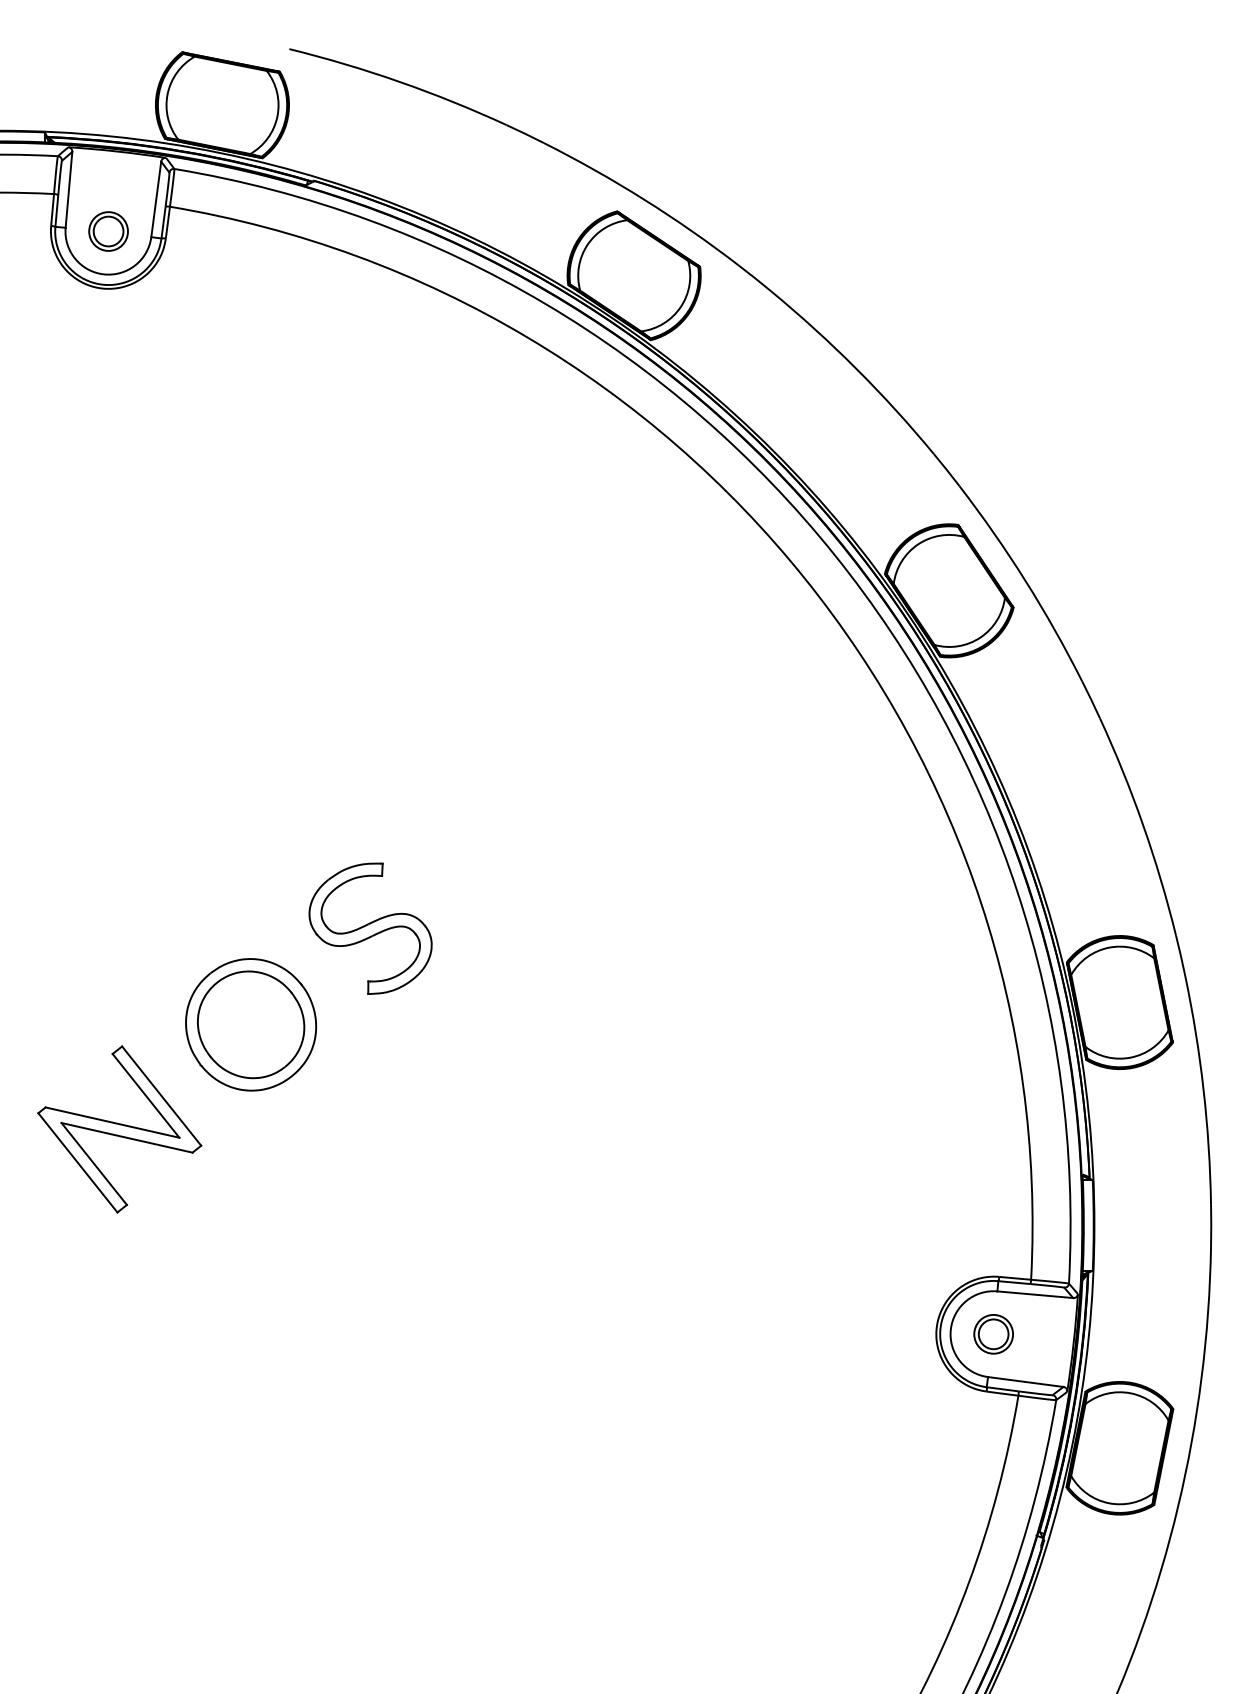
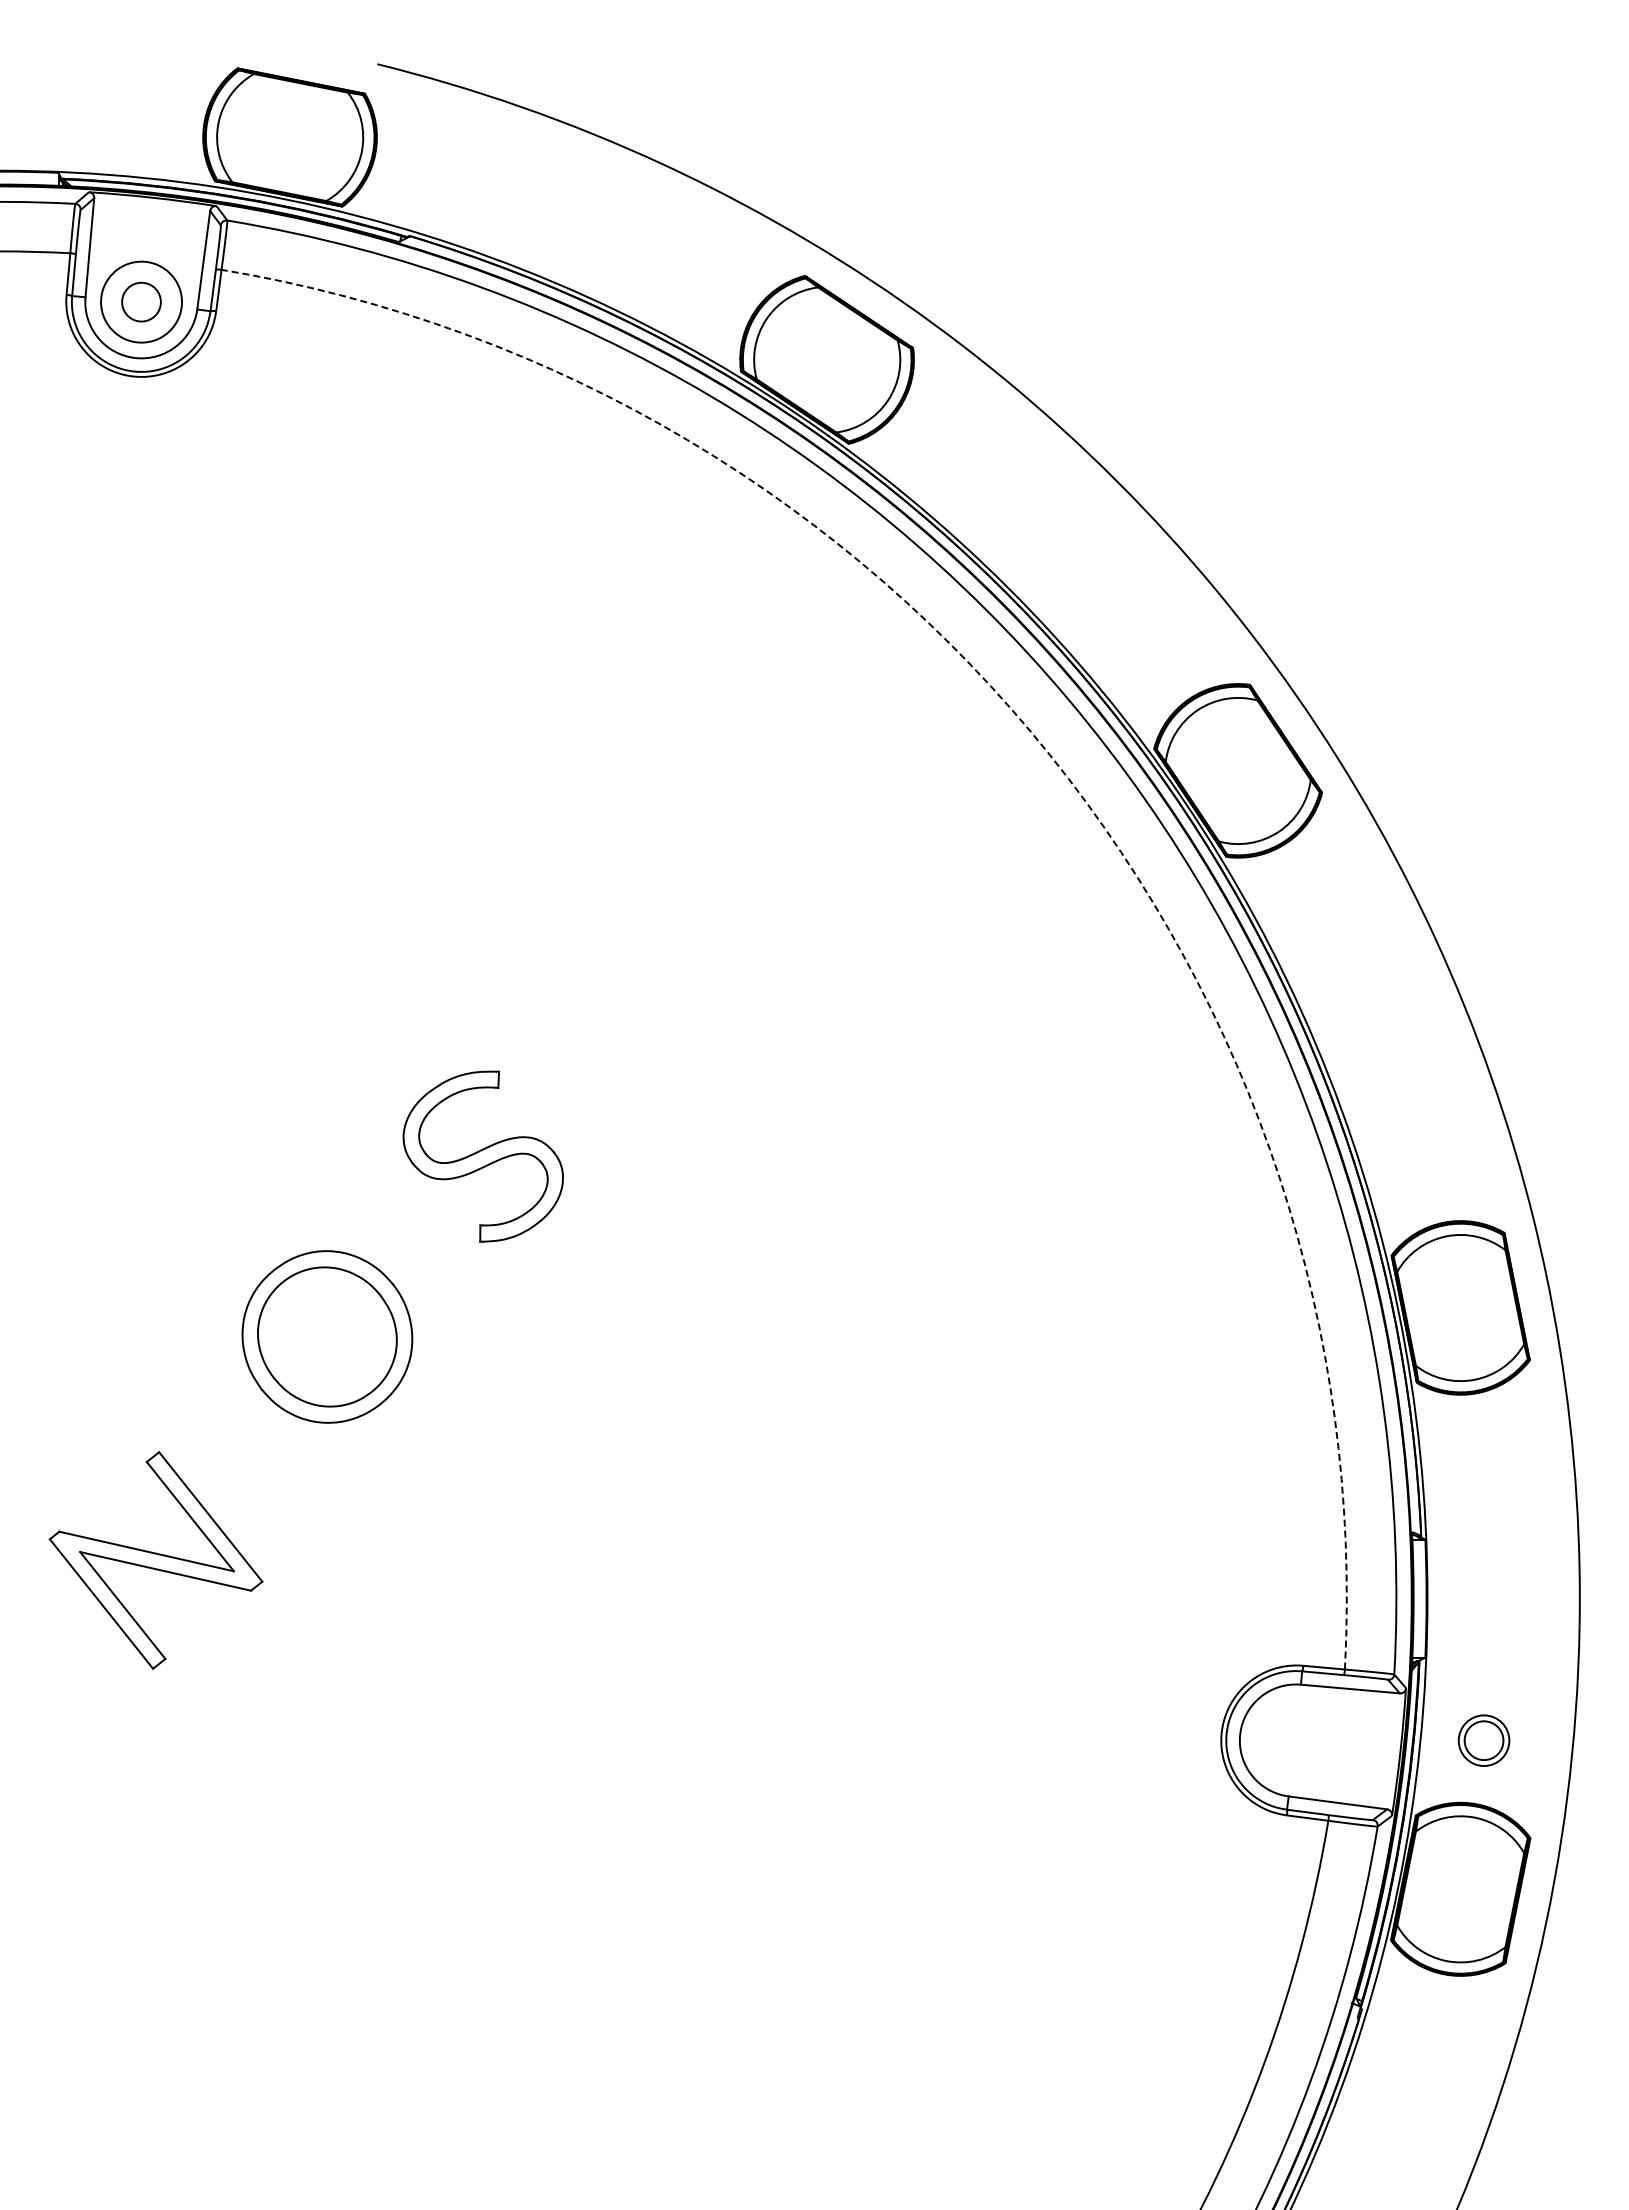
circle: (108, 231) -> (141, 301), size x1.6
arc: (805, 579) -> (1050, 755), solid -> dashed
part: (369, 928) -> (482, 1156), moved
part: (119, 1129) -> (155, 1560), moved
part: (993, 1334) -> (1483, 1740), moved

